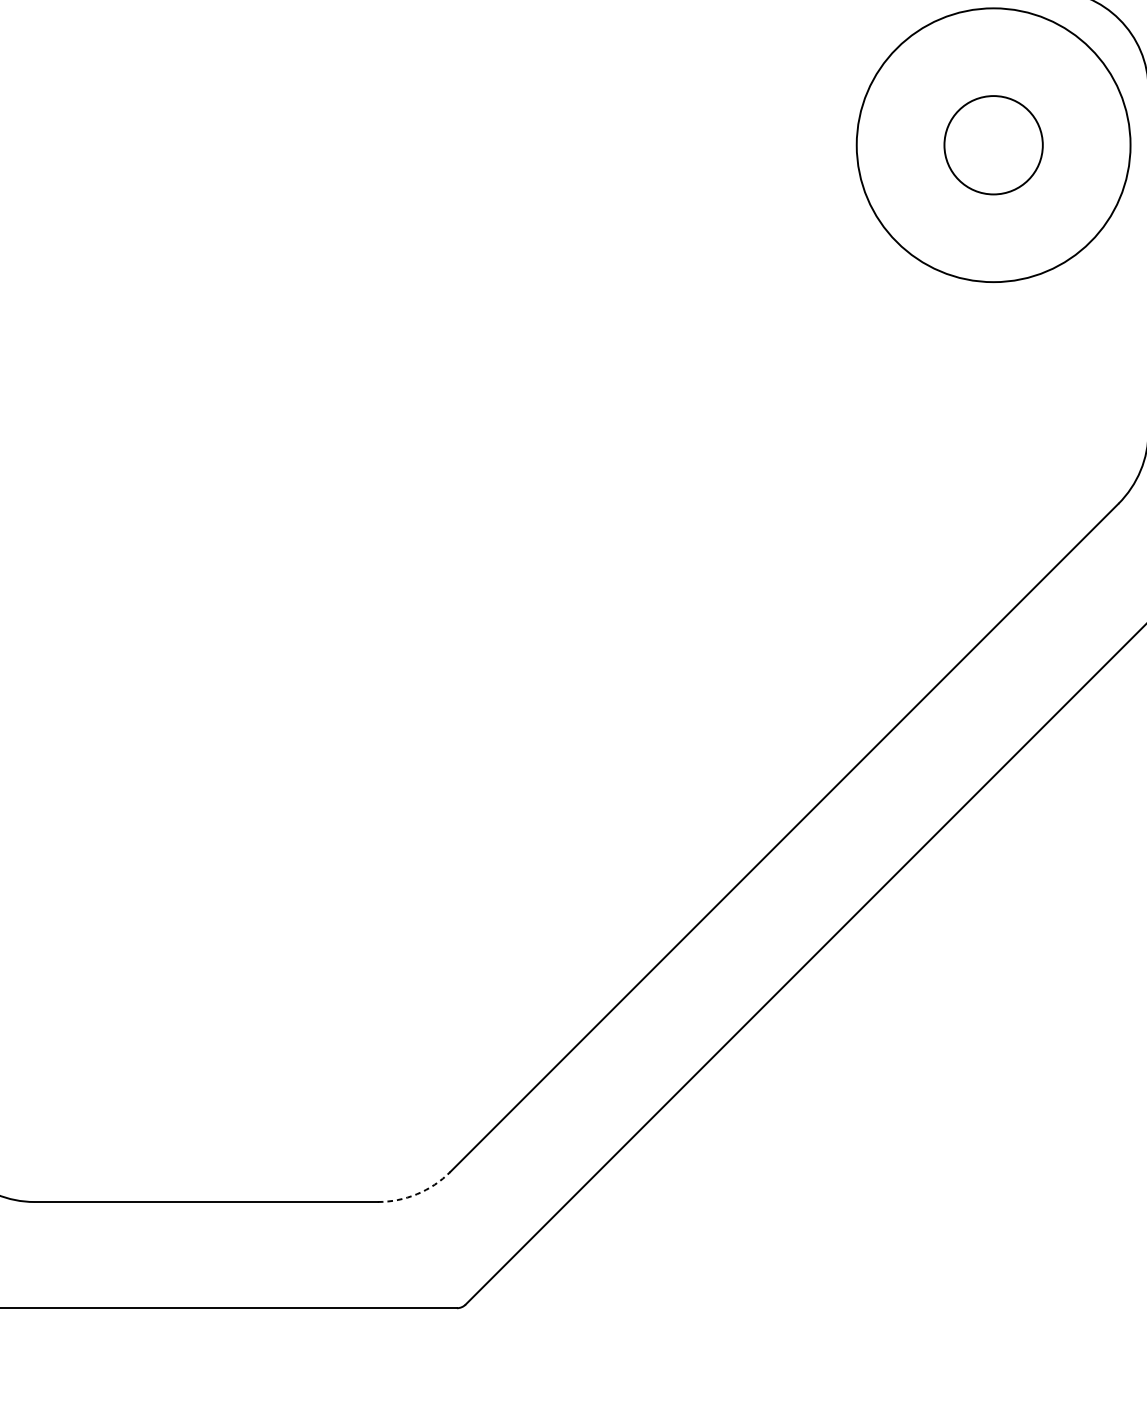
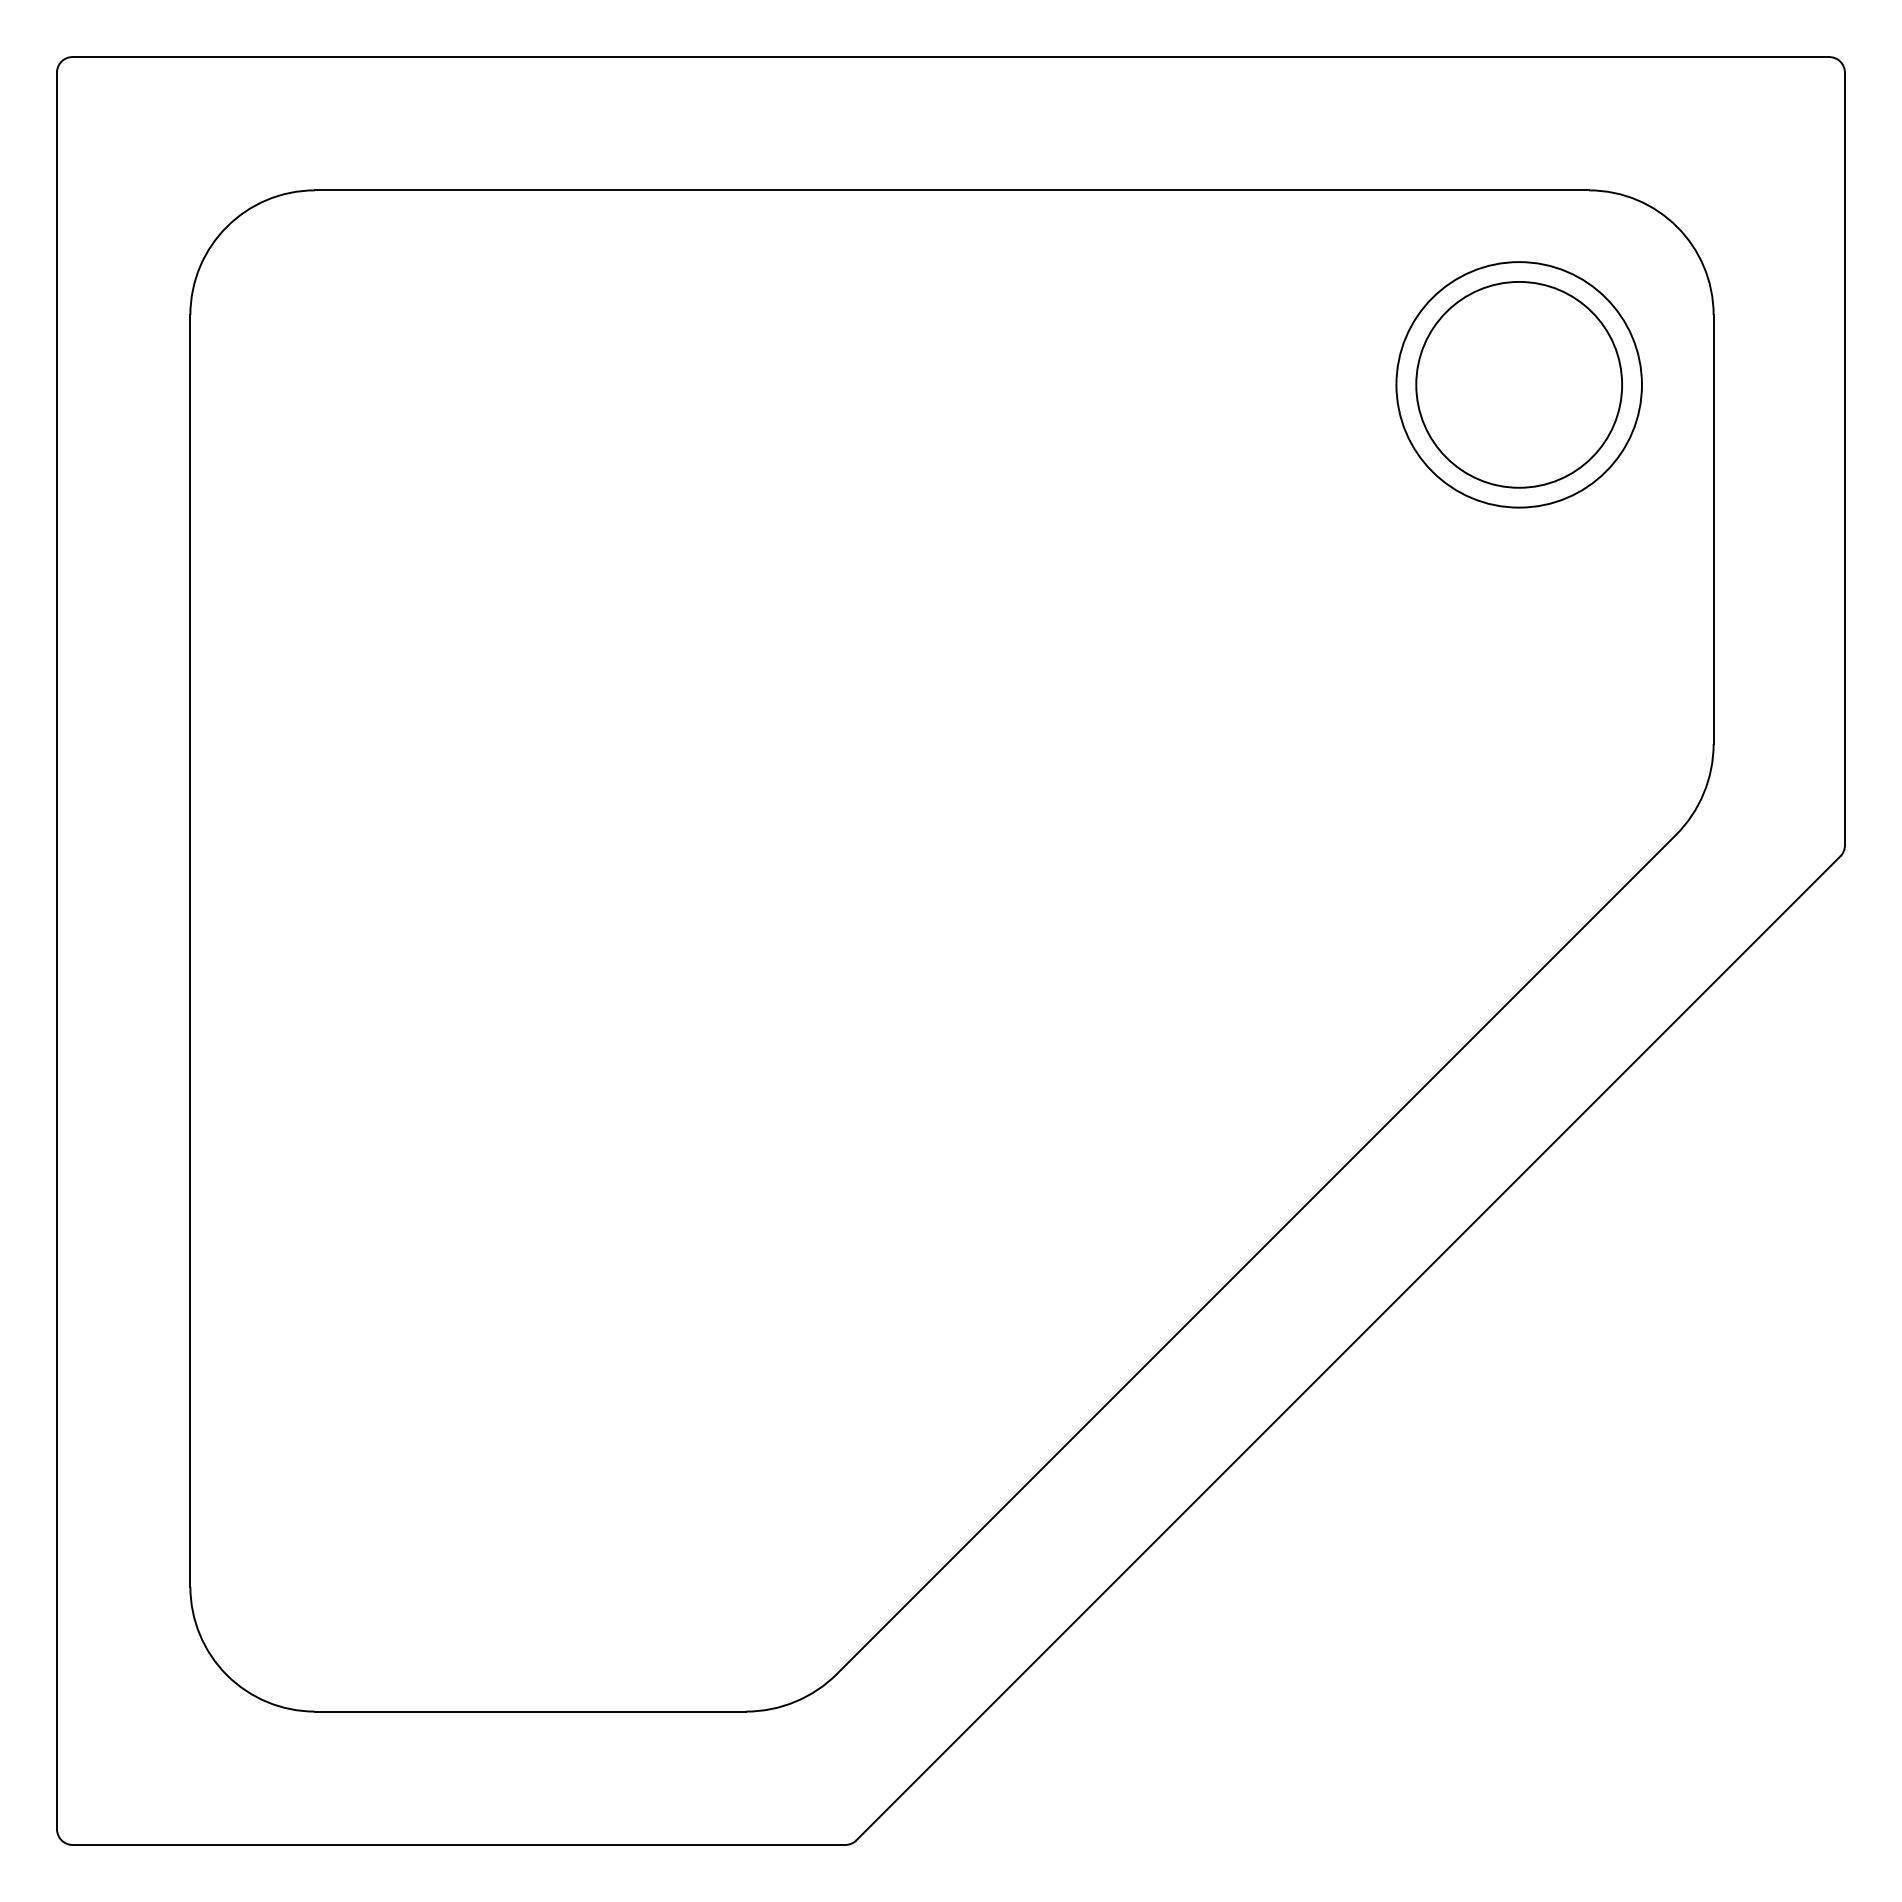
circle: (993, 144) -> (1518, 384), size x0.71
circle: (993, 144) -> (1519, 384), size x1.67
arc: (417, 1193) -> (795, 1701), dashed -> solid

